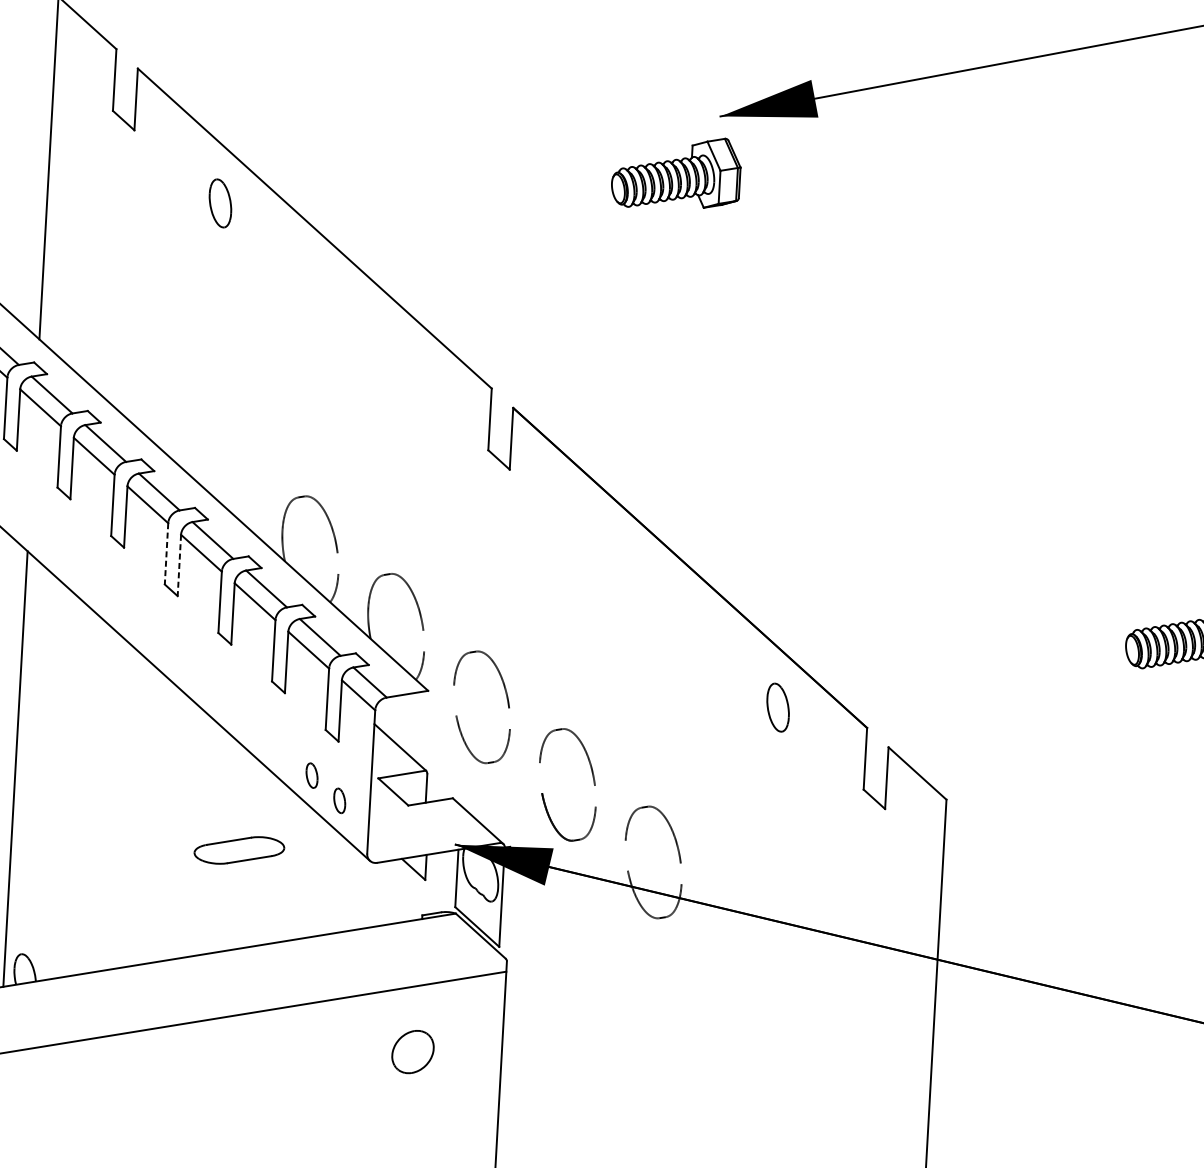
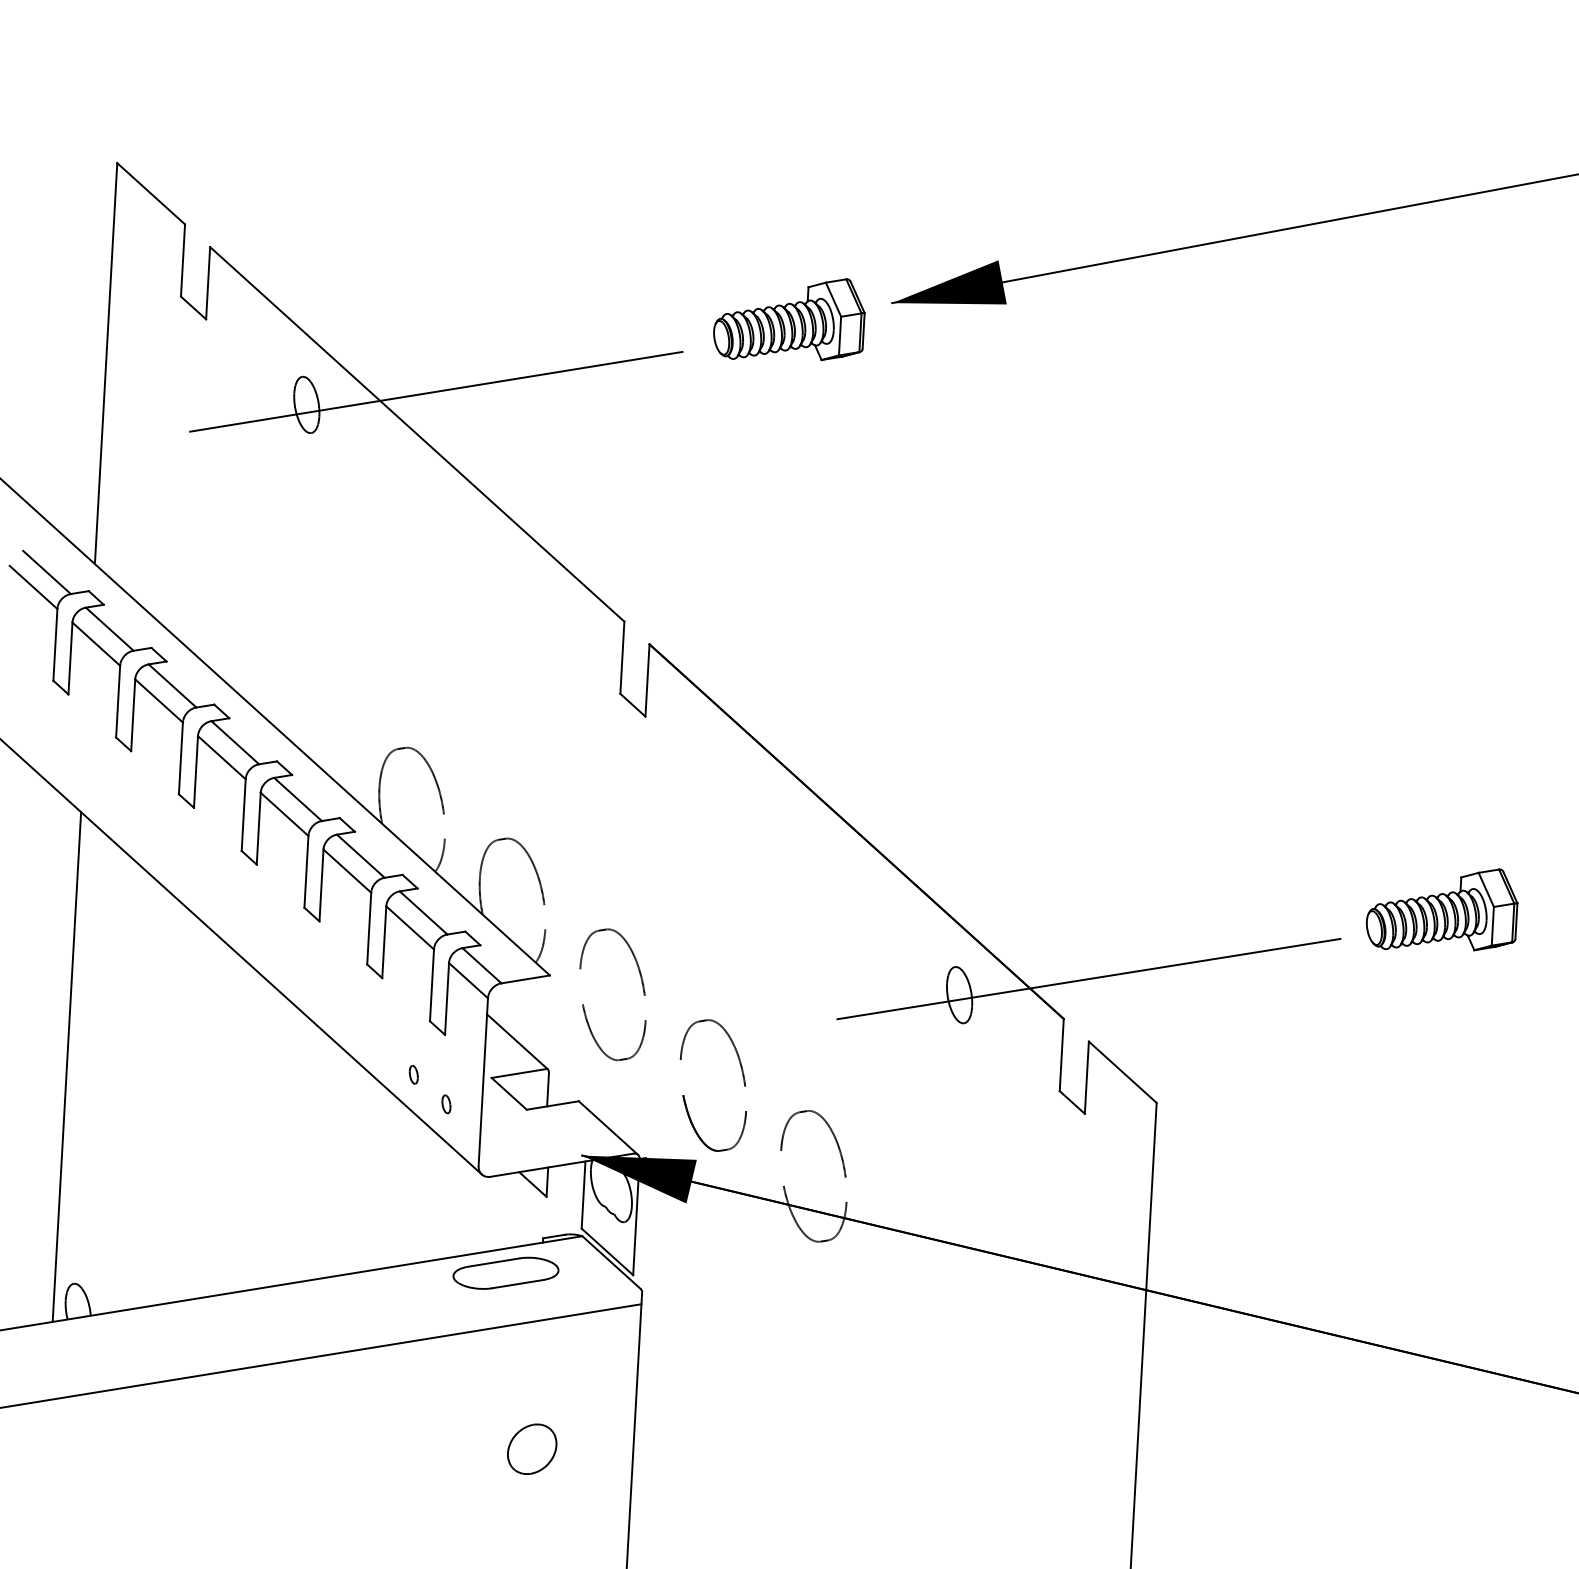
part: (676, 173) -> (789, 319), moved
line: (331, 191) -> (436, 391), added
line: (166, 554) -> (243, 815), dashed -> solid
line: (179, 565) -> (258, 828), dashed -> solid
line: (888, 693) -> (1088, 978), added
part: (311, 775) -> (413, 1074), size x0.62
part: (339, 801) -> (446, 1104), size x0.62
part: (238, 849) -> (505, 1272), moved
part: (413, 1051) -> (532, 1448), moved

